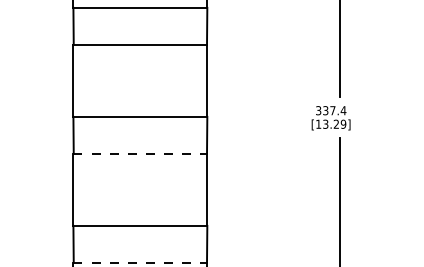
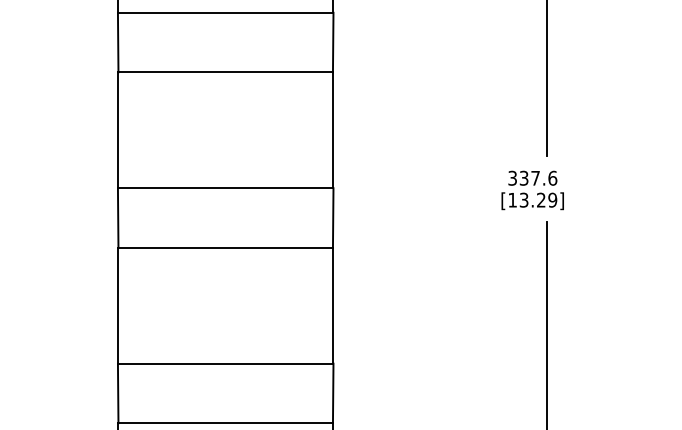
text: (343, 110) -> (552, 177), 337.4 -> 337.6
line: (140, 153) -> (225, 247), dashed -> solid
line: (140, 262) -> (225, 422), dashed -> solid

